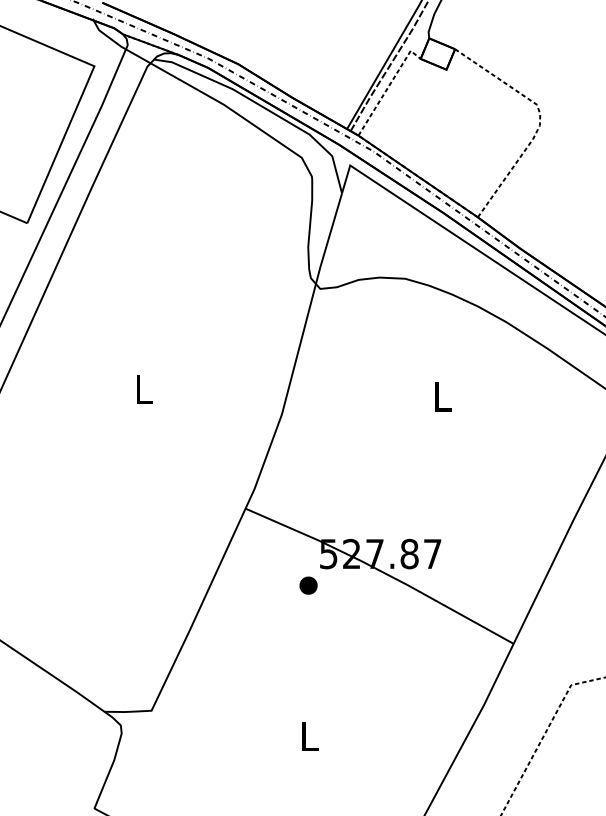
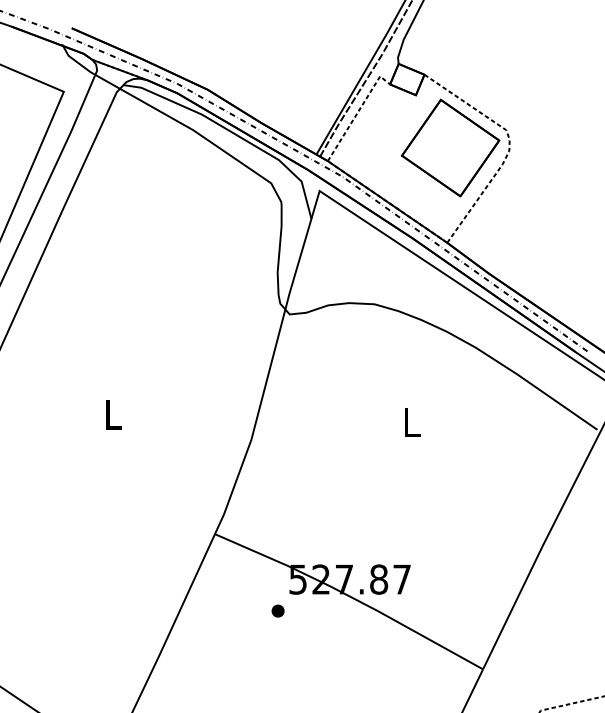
part: (480, 122) -> (449, 148), added
part: (308, 585) -> (277, 611), size x0.71

